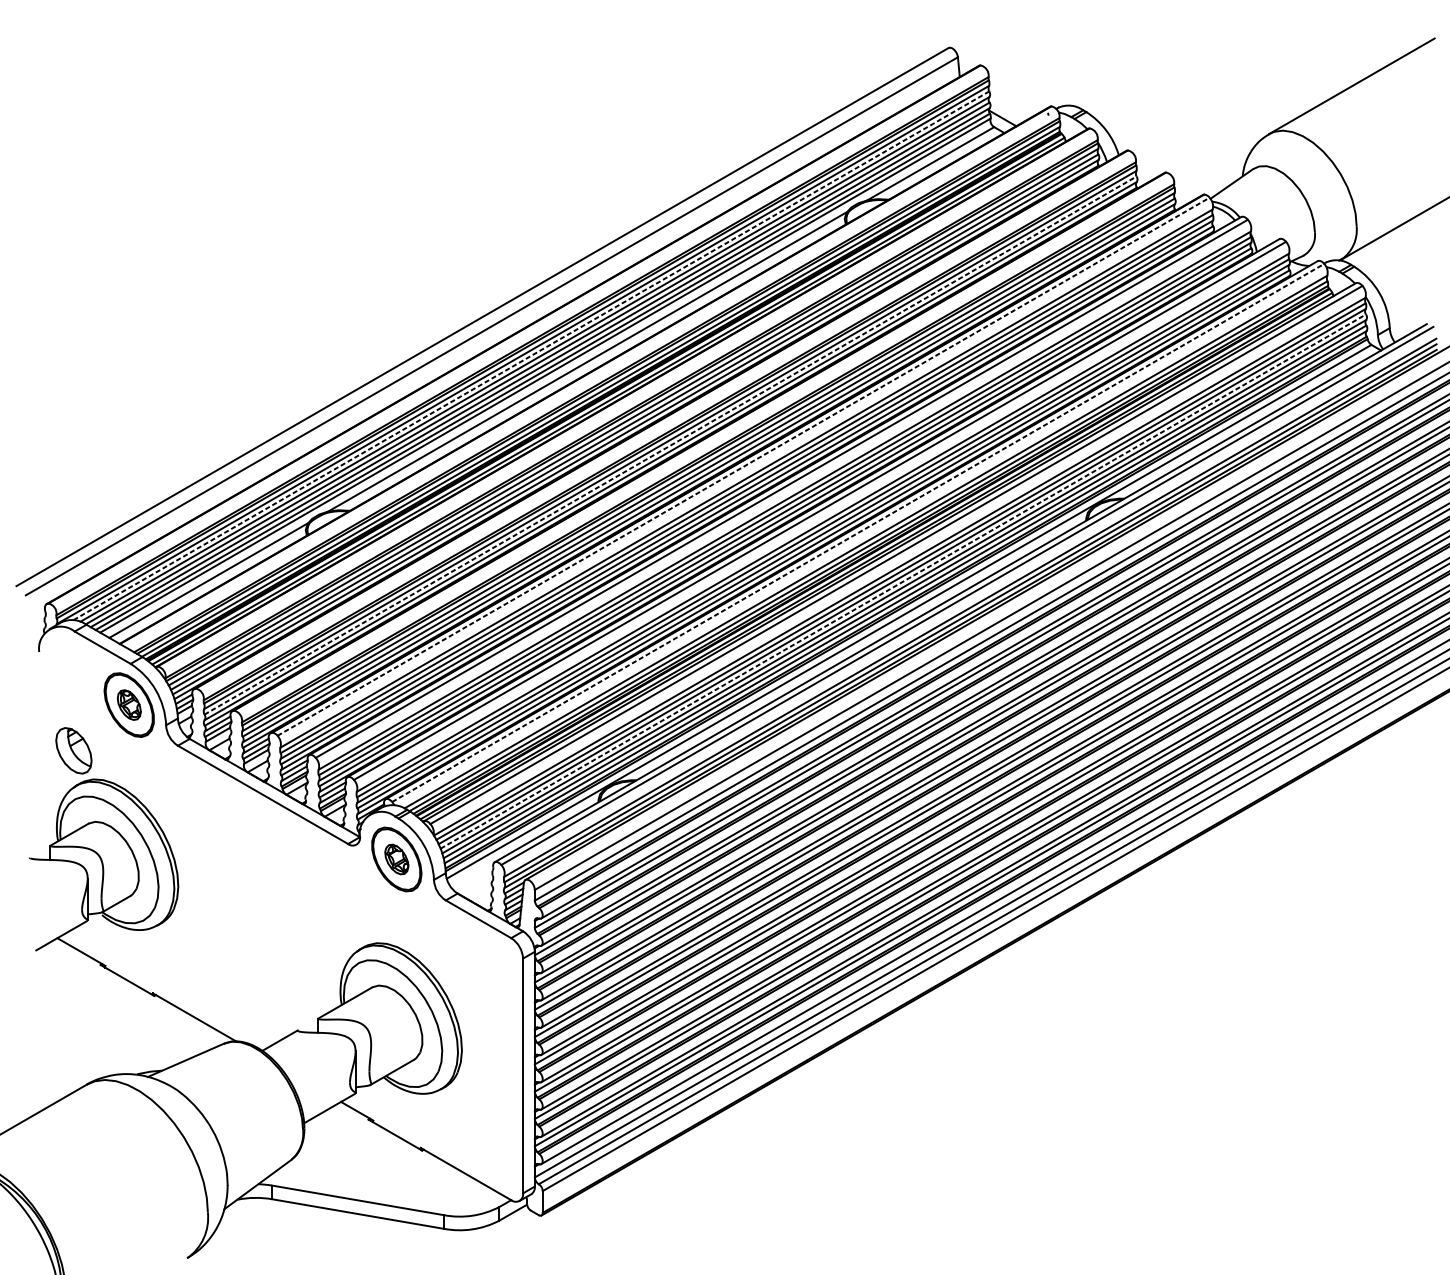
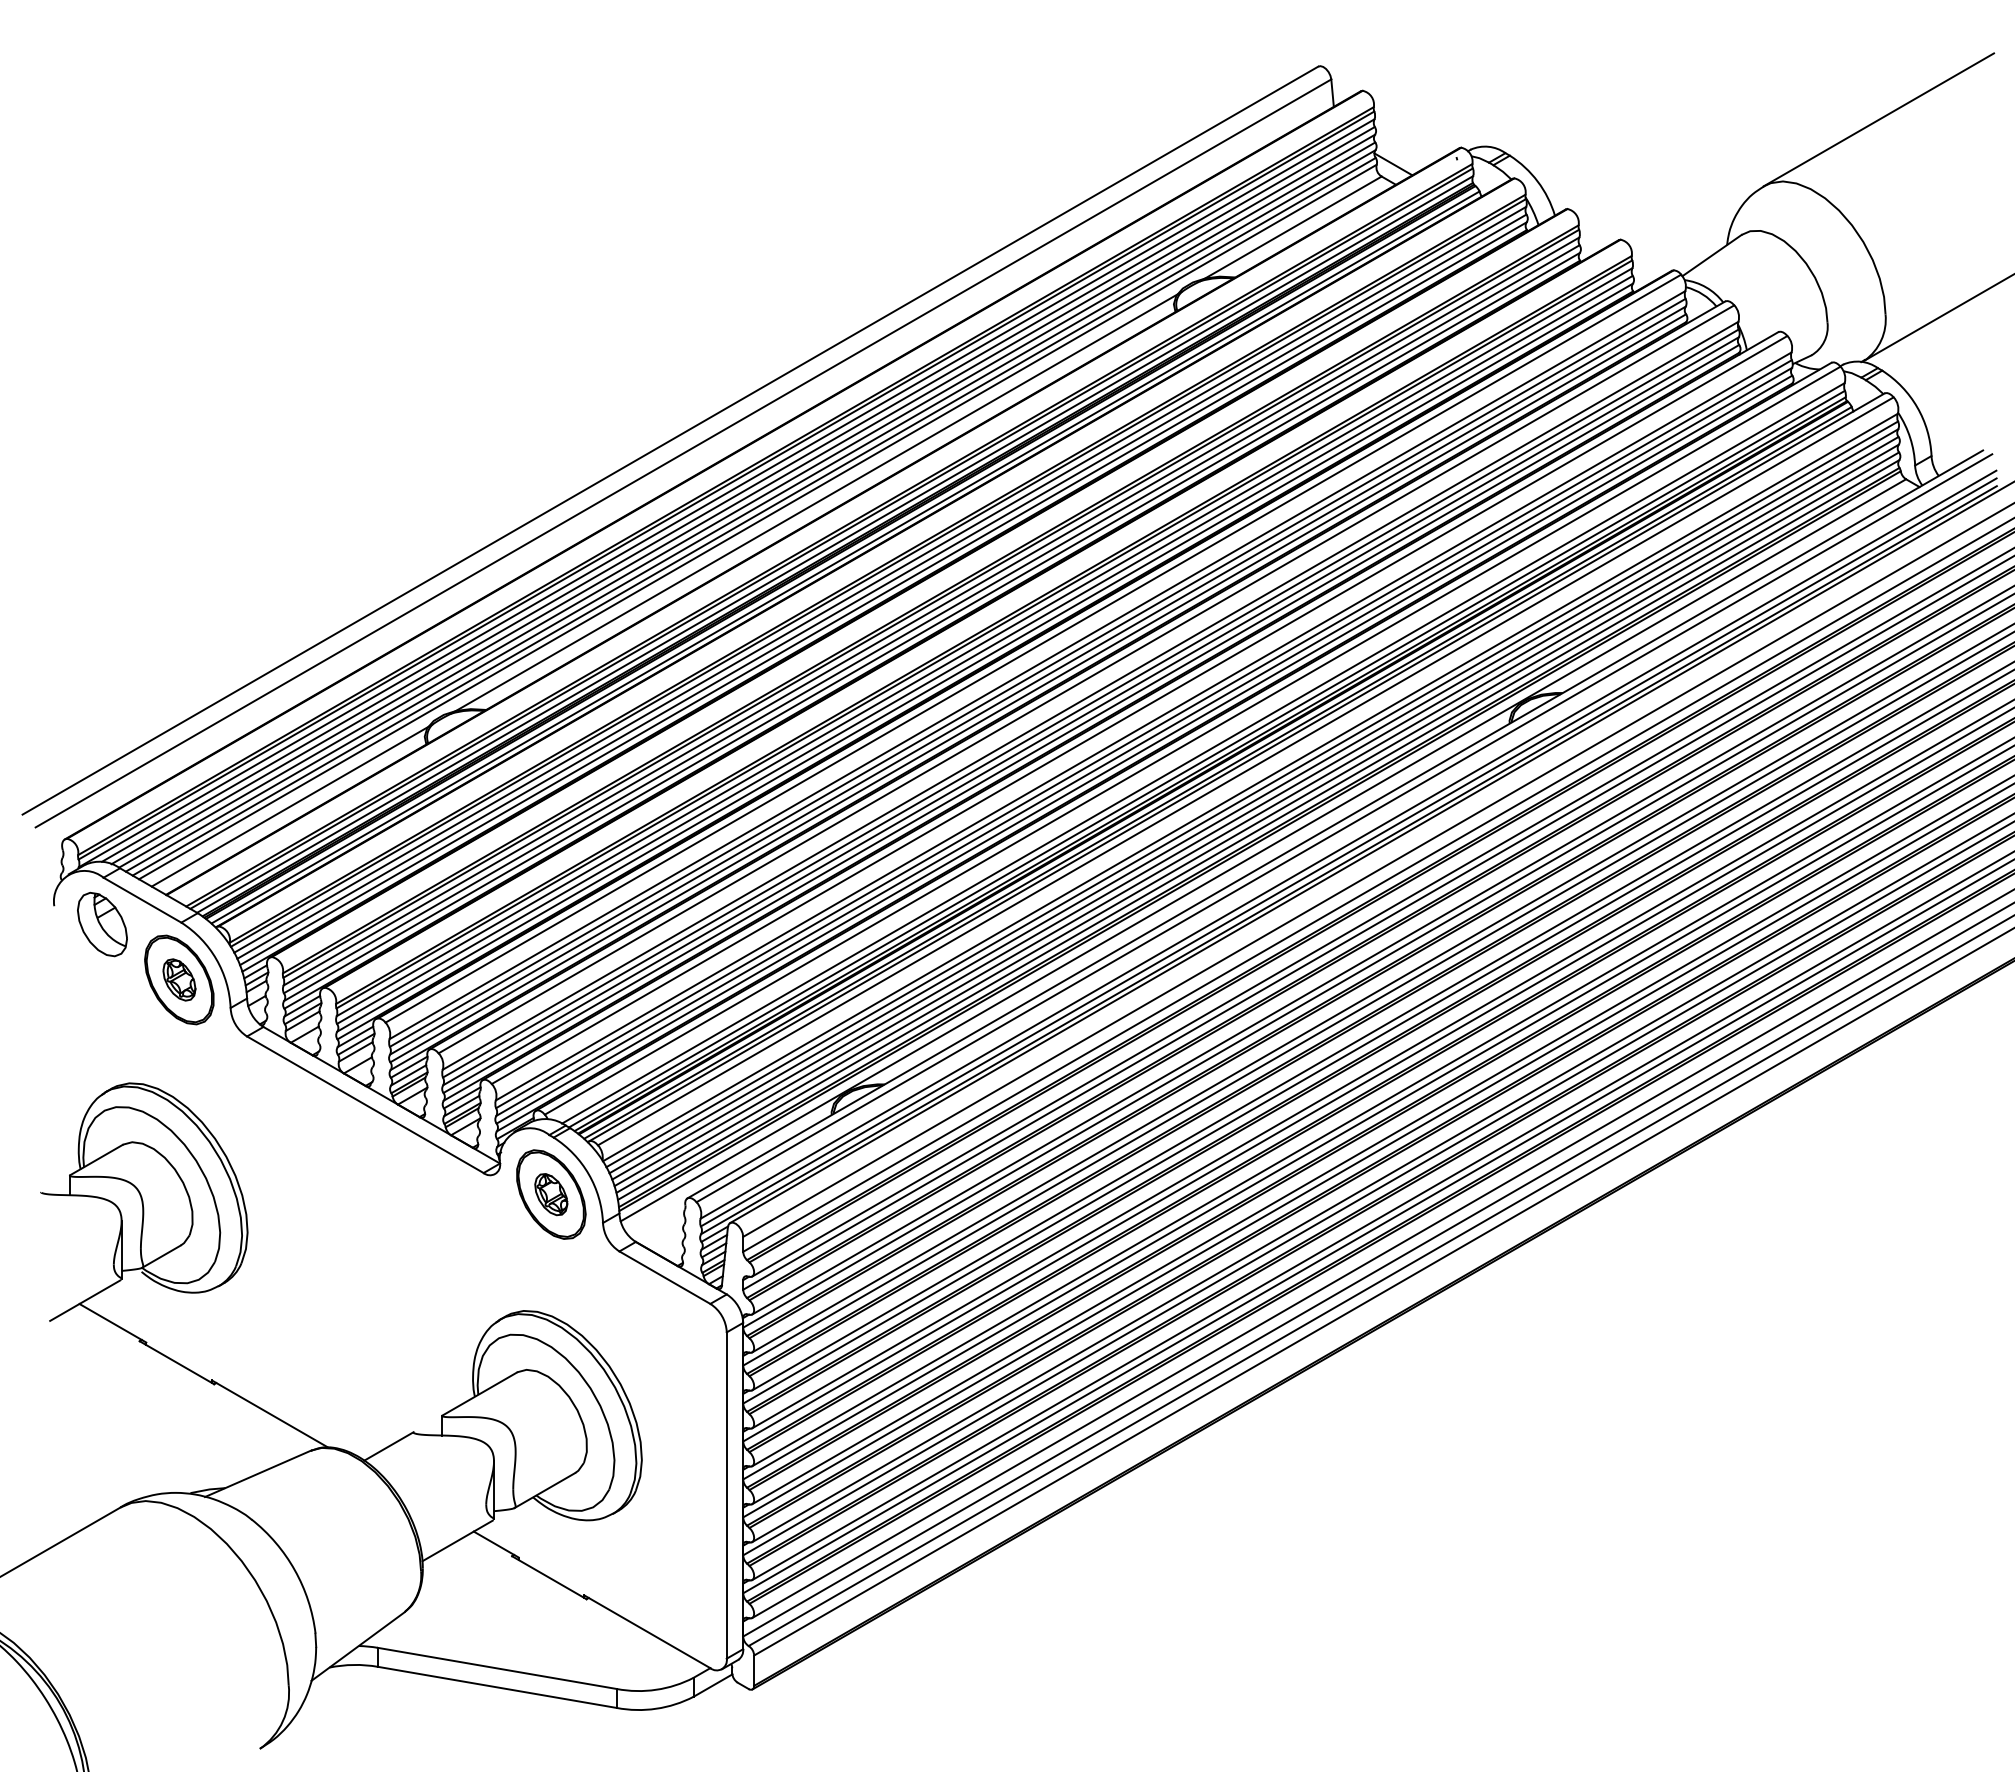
line: (531, 355) -> (738, 494), dashed -> solid
line: (671, 445) -> (932, 619), dashed -> solid
line: (743, 466) -> (1033, 648), dashed -> solid
line: (858, 532) -> (1193, 740), dashed -> solid
line: (903, 581) -> (1255, 808), dashed -> solid
part: (73, 750) -> (102, 924), moved

